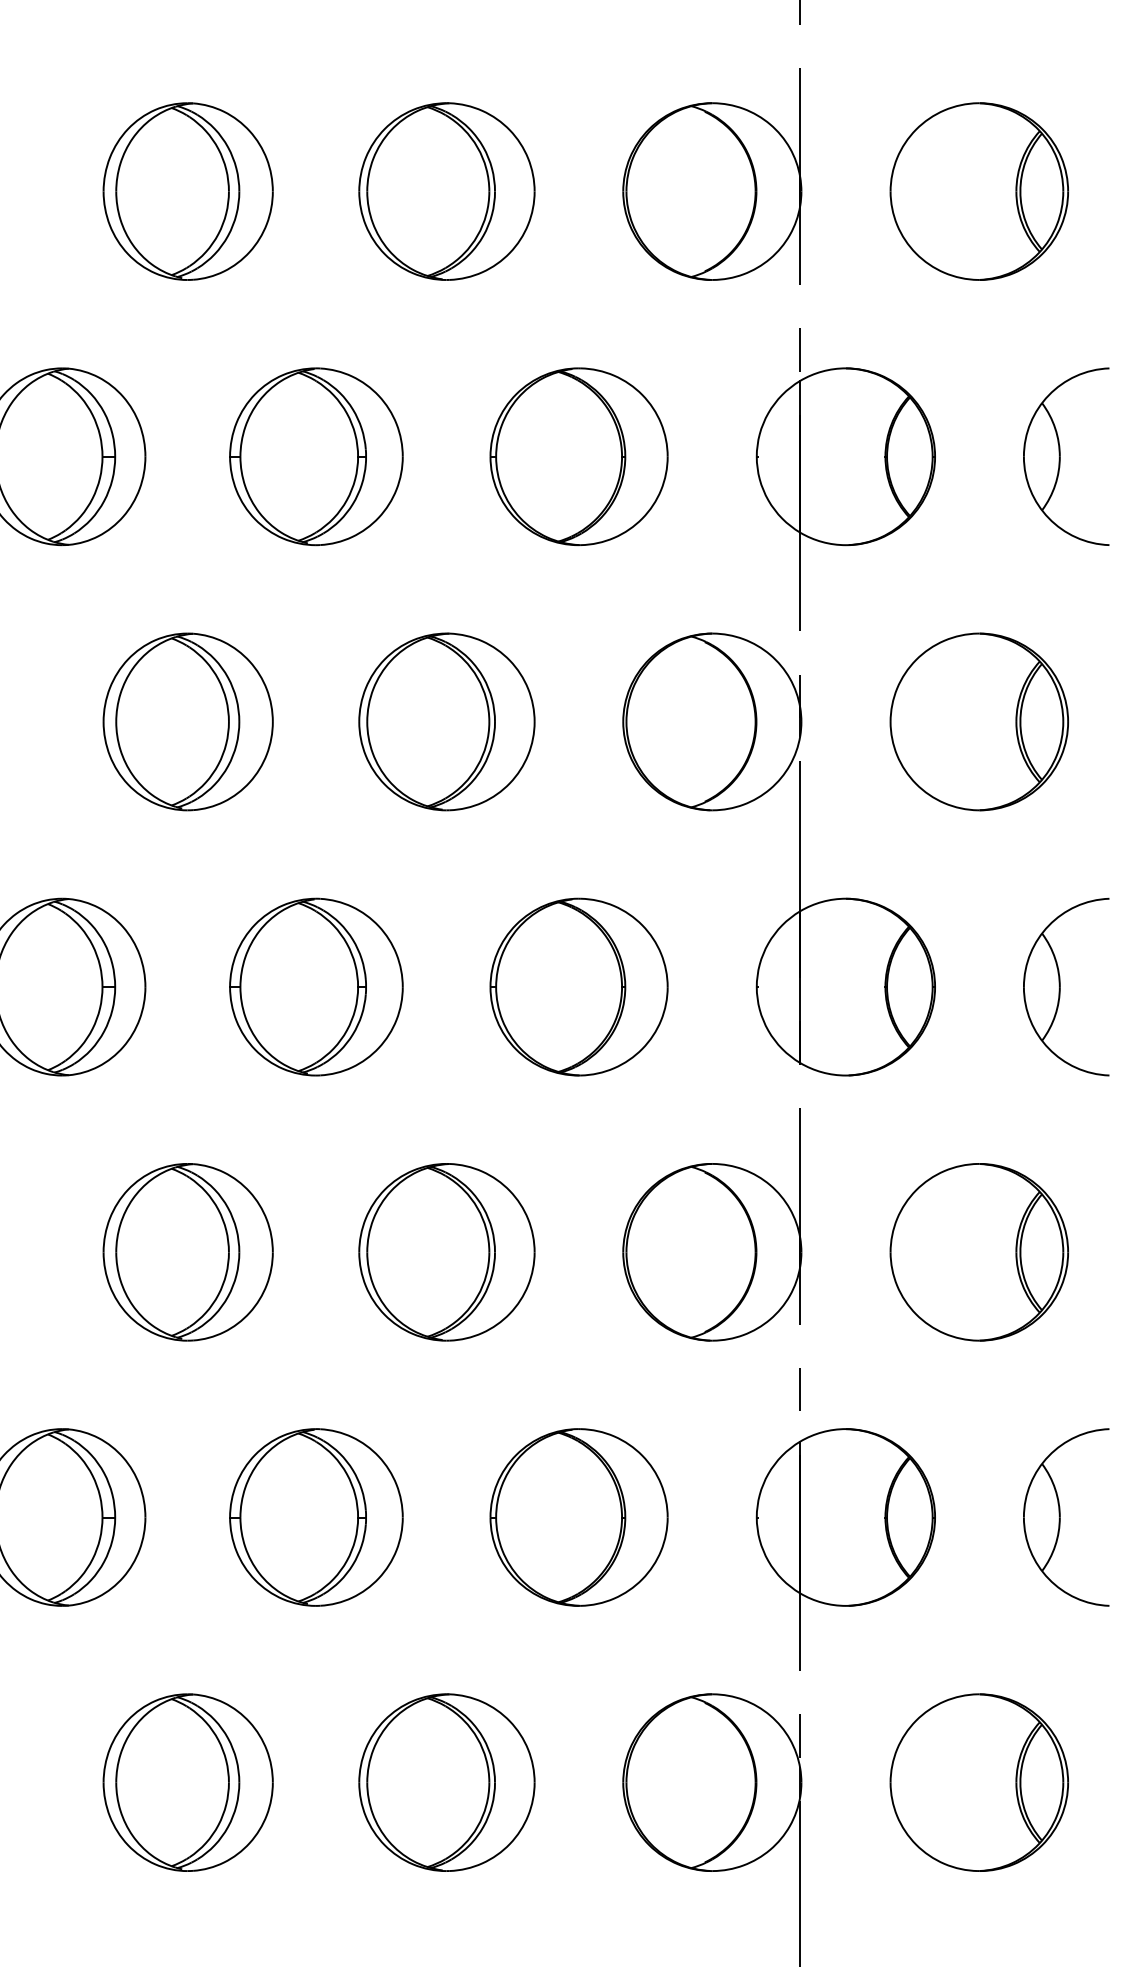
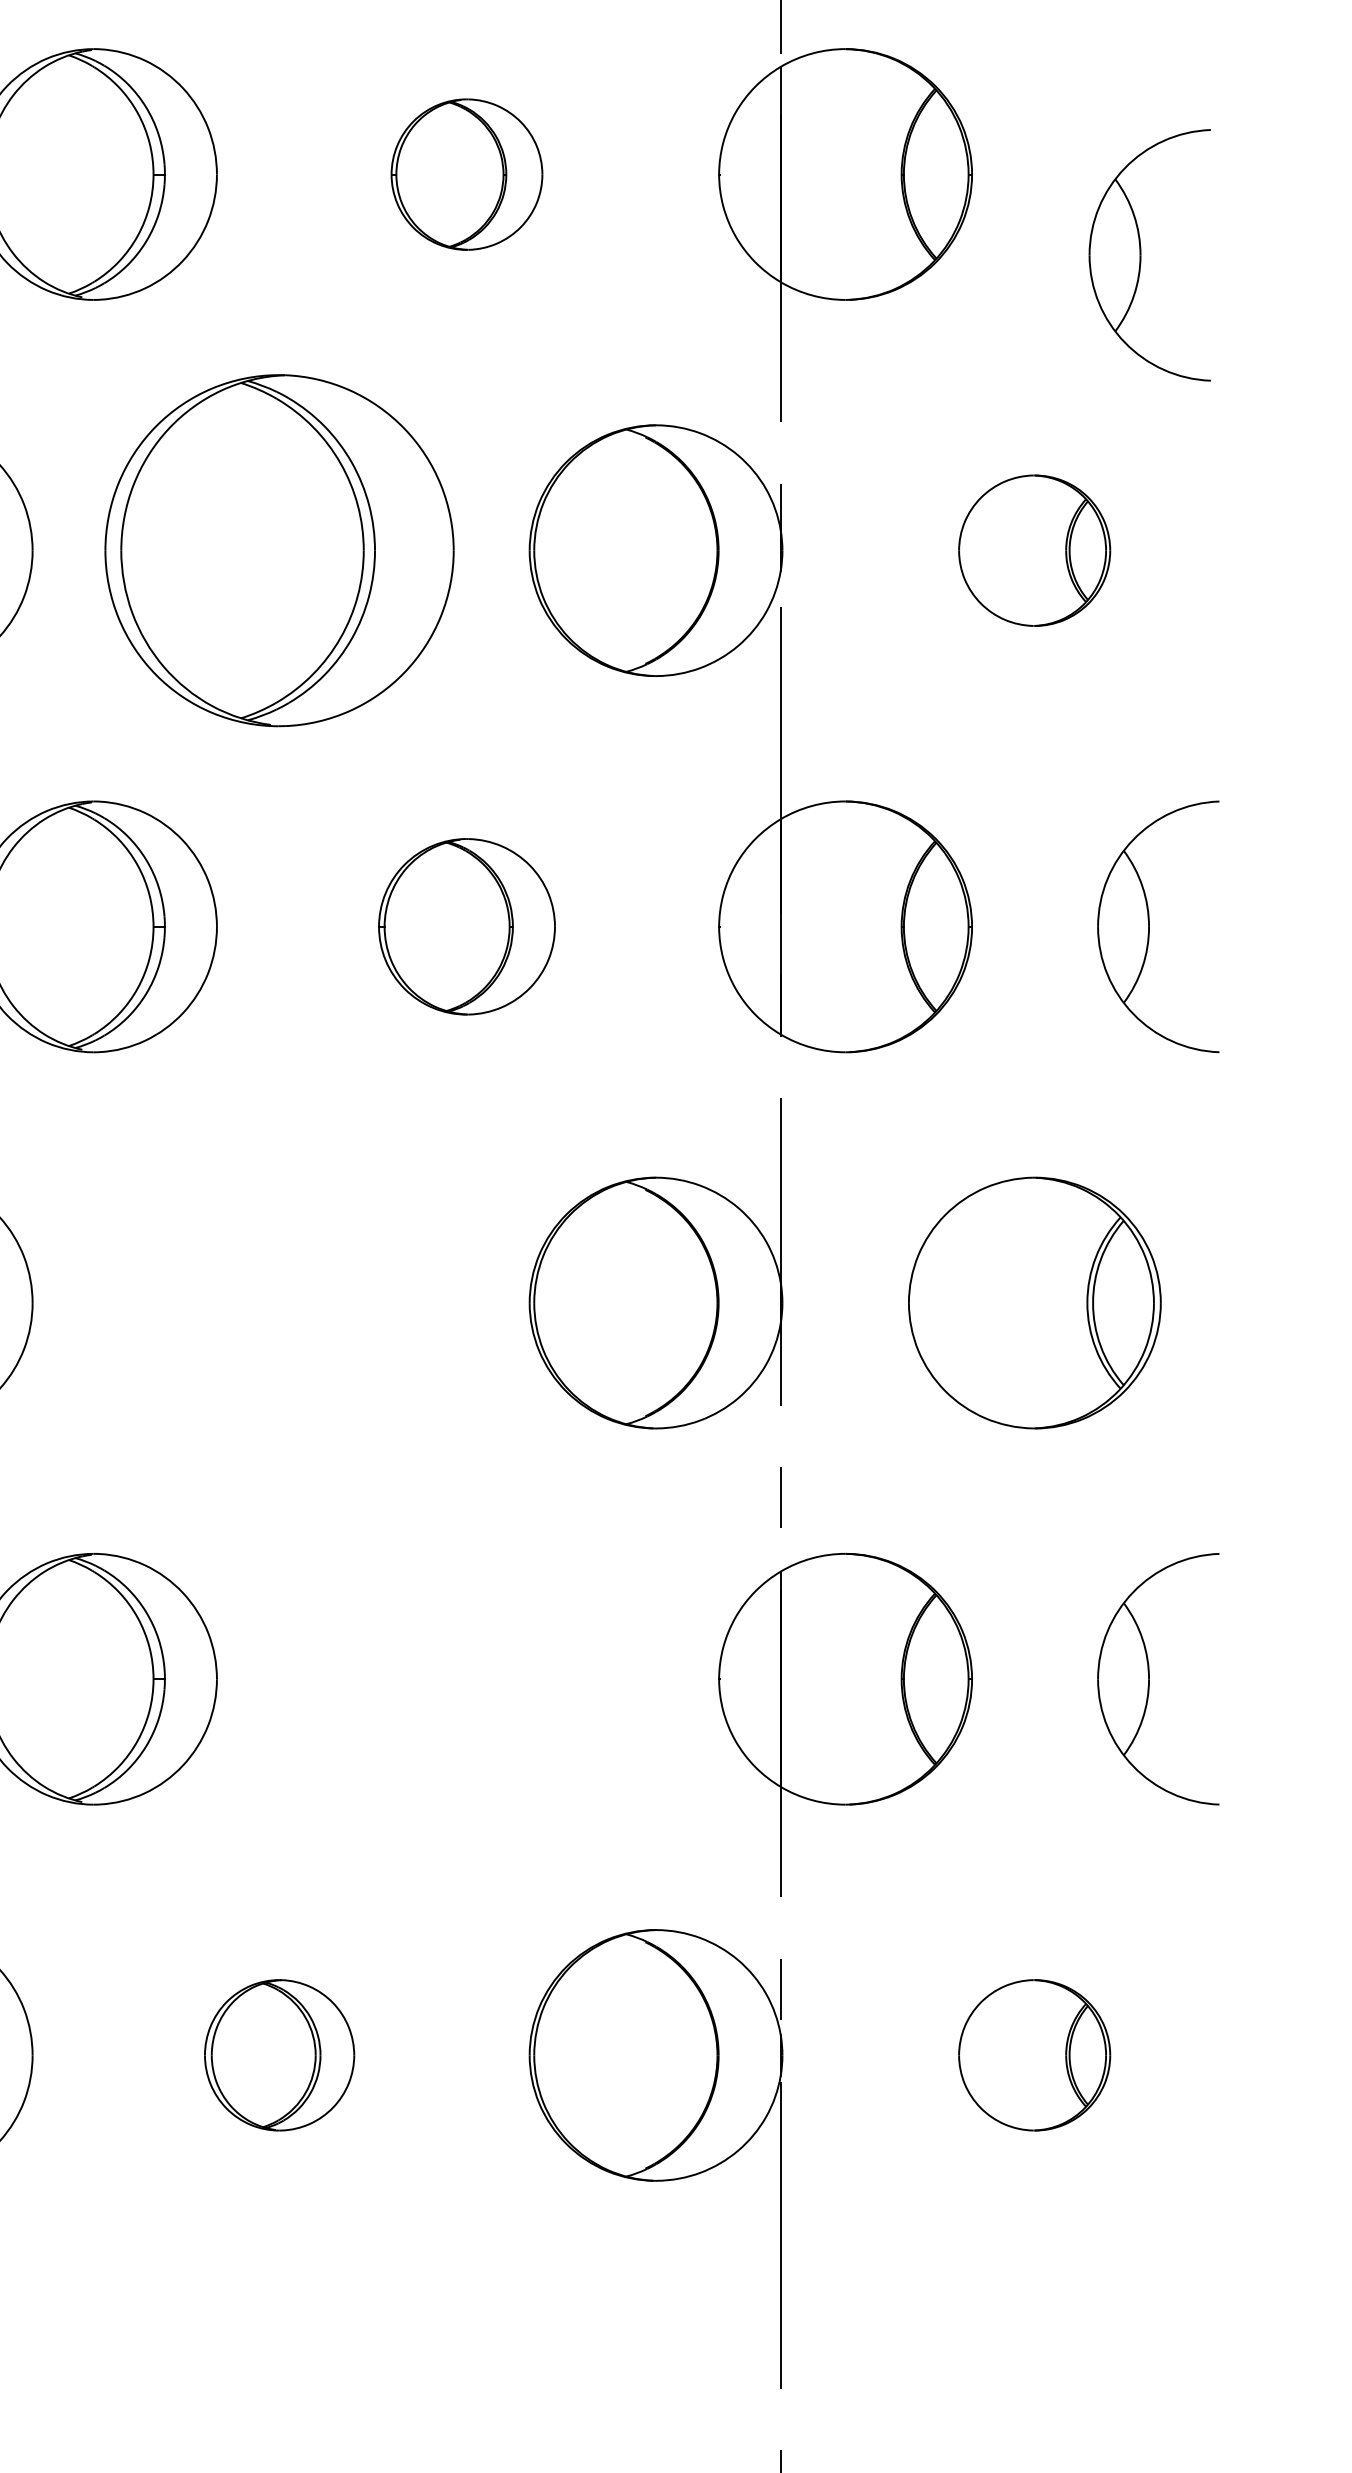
part: (578, 456) -> (466, 174), size x0.6
part: (1066, 456) -> (1149, 254), moved
part: (446, 721) -> (278, 550), size x1.4
part: (978, 721) -> (1033, 550), size x0.6
part: (578, 986) -> (466, 925), size x0.7
part: (446, 1252) -> (278, 1303), removed
part: (578, 1517) -> (466, 1679), removed
part: (446, 1782) -> (278, 2055), size x0.6
part: (978, 1782) -> (1033, 2055), size x0.6

